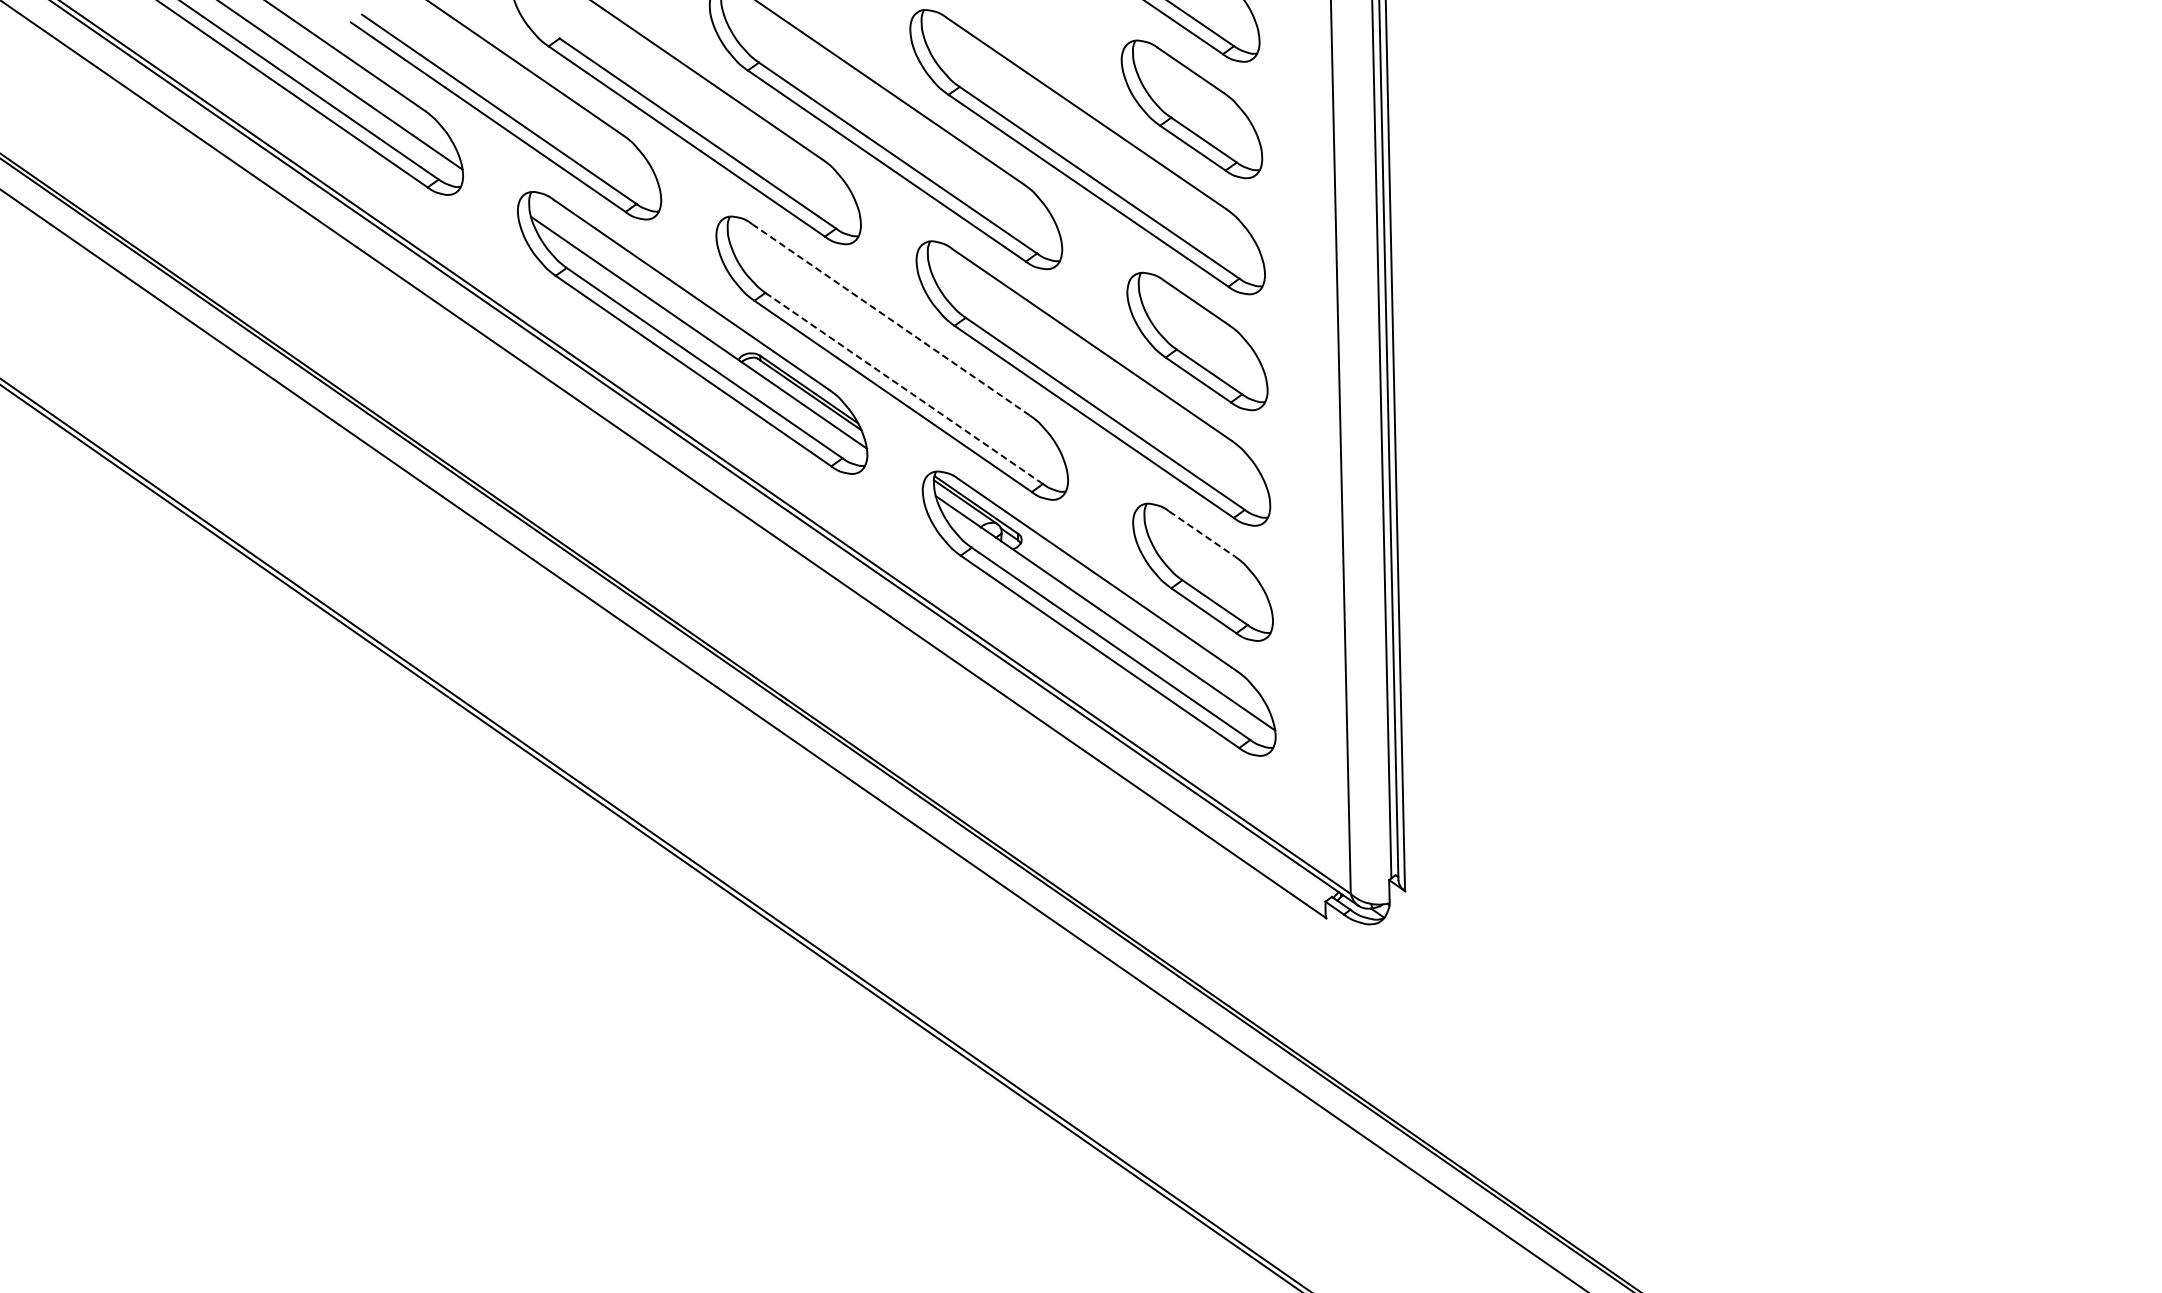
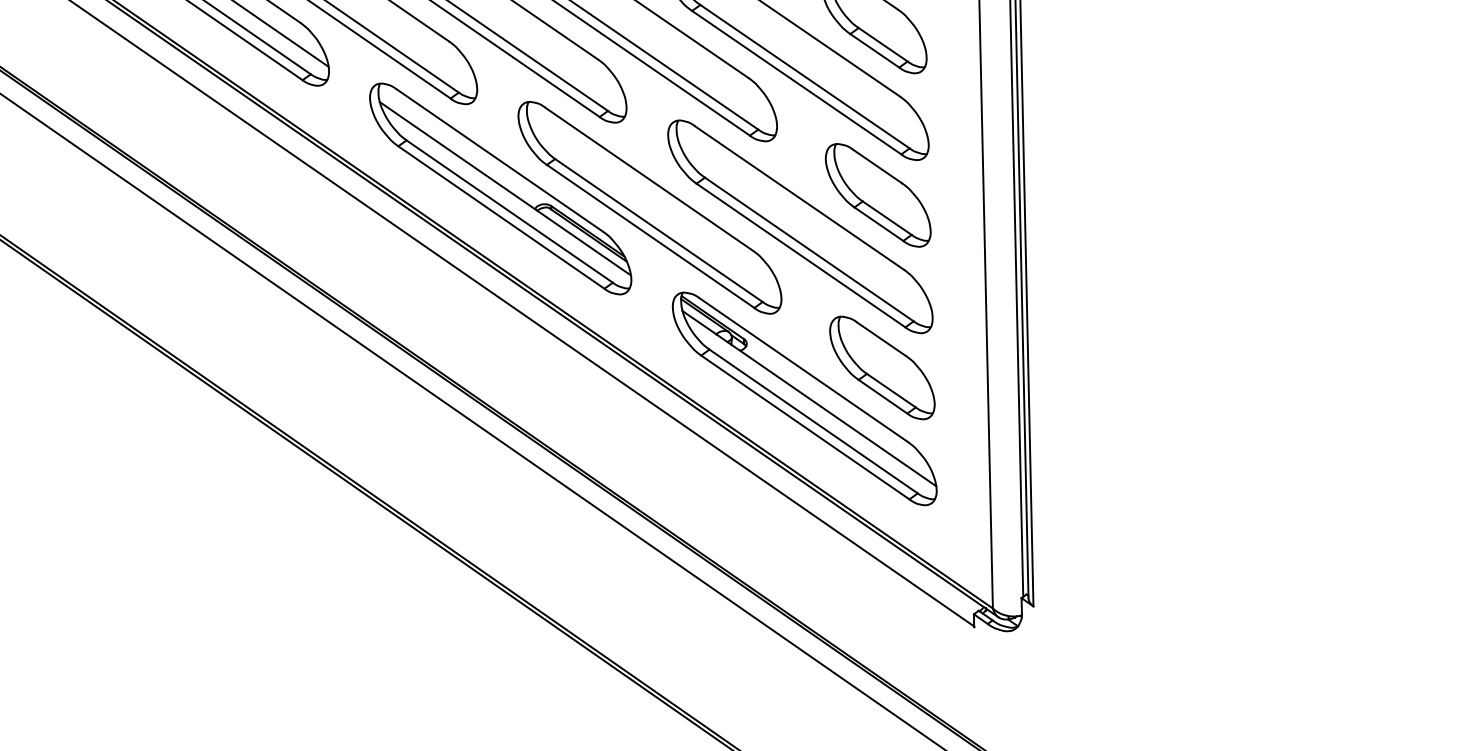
line: (891, 319) -> (649, 178), dashed -> solid
line: (904, 388) -> (659, 230), dashed -> solid
line: (1202, 533) -> (881, 338), dashed -> solid

